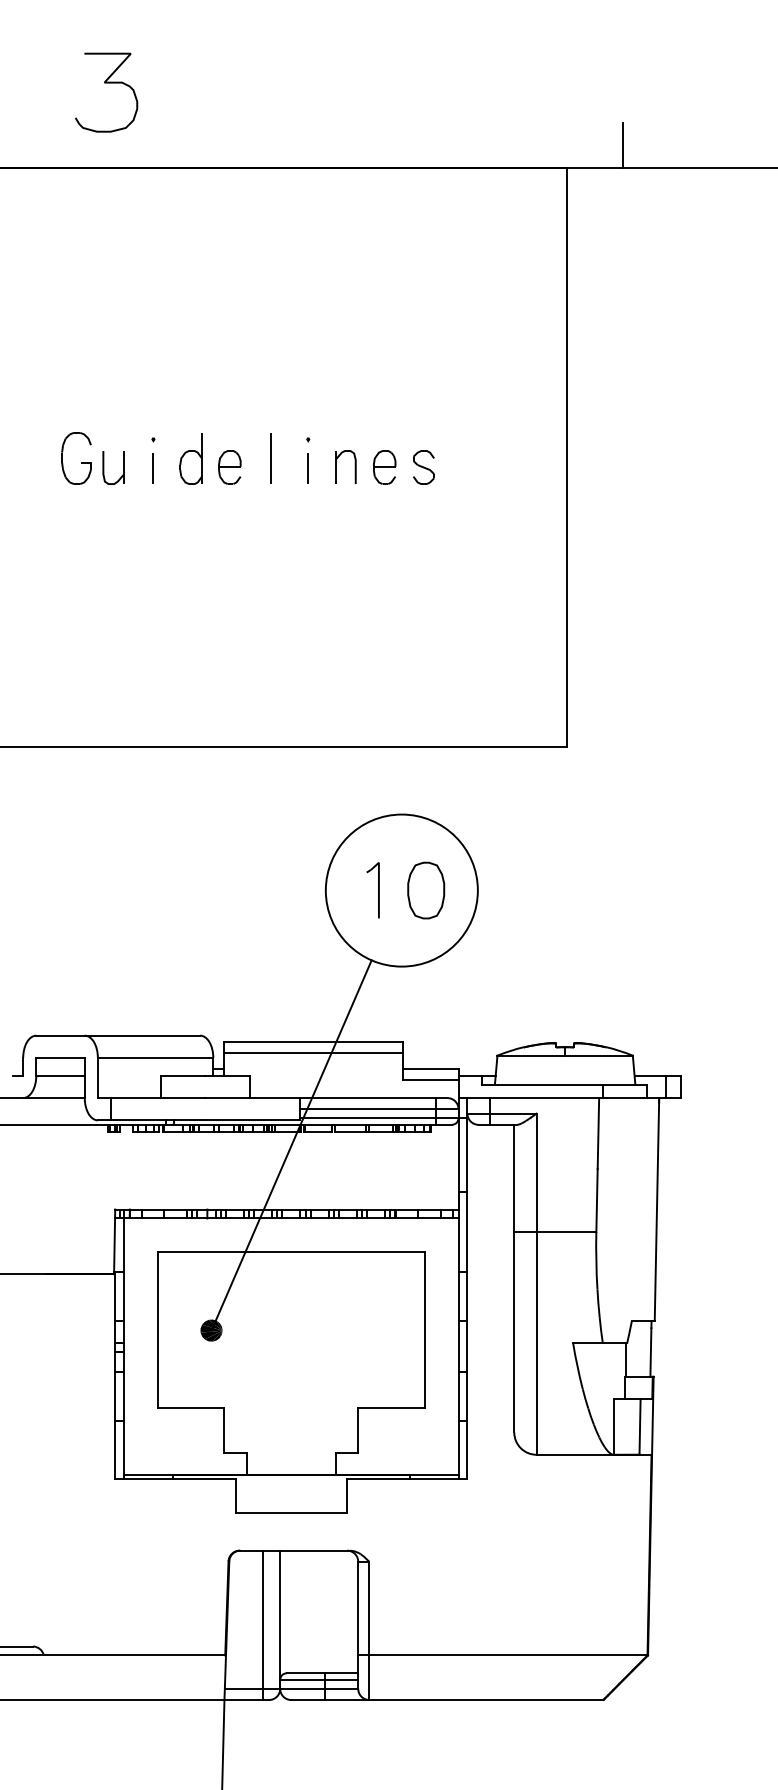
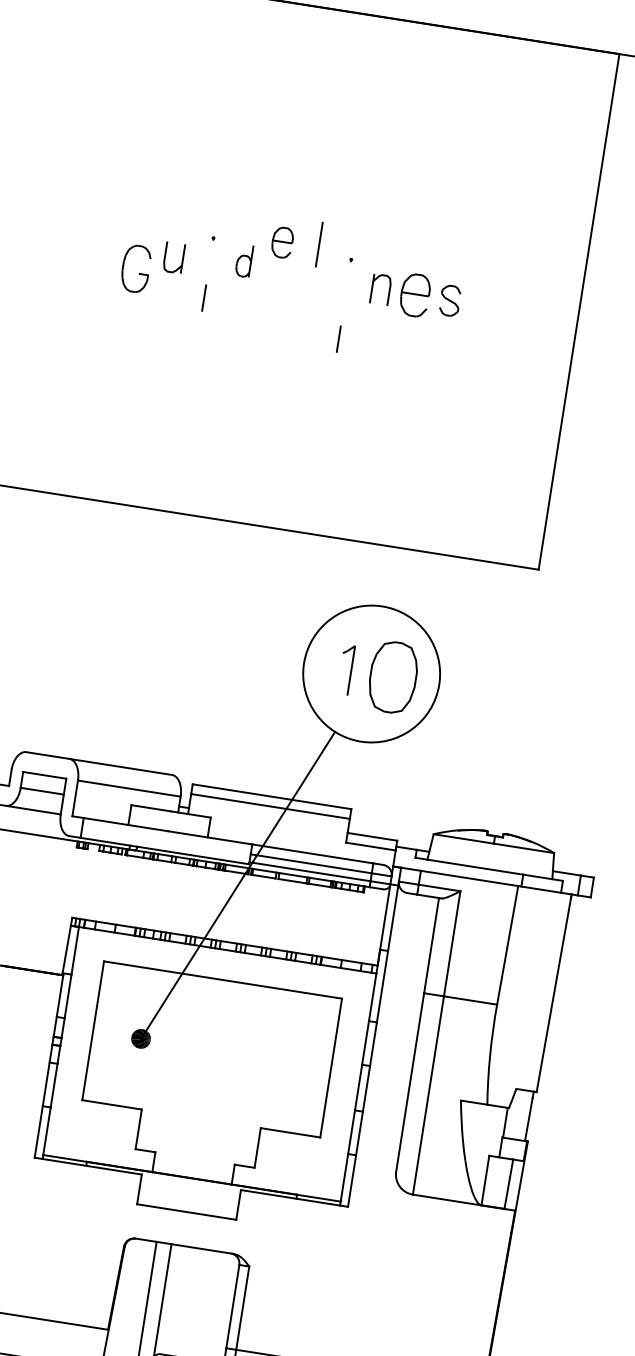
part: (190, 458) -> (243, 260), size x0.7
line: (270, 458) -> (319, 244), moved
part: (81, 462) -> (139, 273), moved
part: (229, 467) -> (282, 242), moved
part: (384, 467) -> (415, 295), size x1.4
line: (152, 468) -> (203, 297), moved
line: (307, 468) -> (338, 338), moved
part: (426, 890) -> (393, 677), size x1.4

